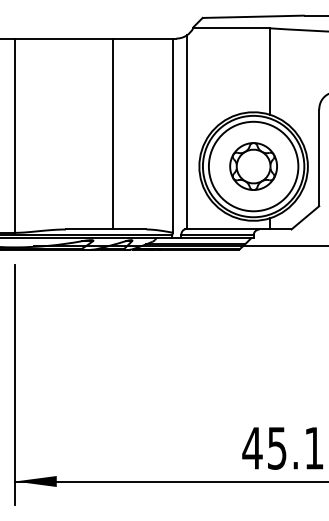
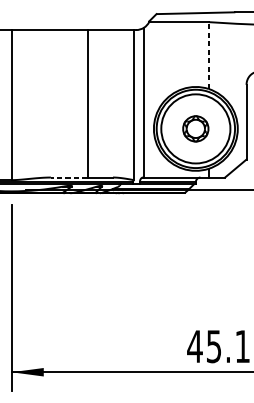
line: (270, 71) -> (208, 55), solid -> dashed
part: (253, 166) -> (195, 128), size x0.7
line: (89, 229) -> (69, 177), solid -> dashed

